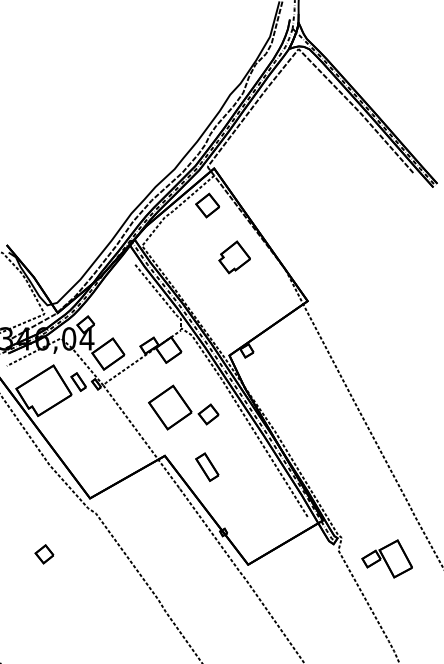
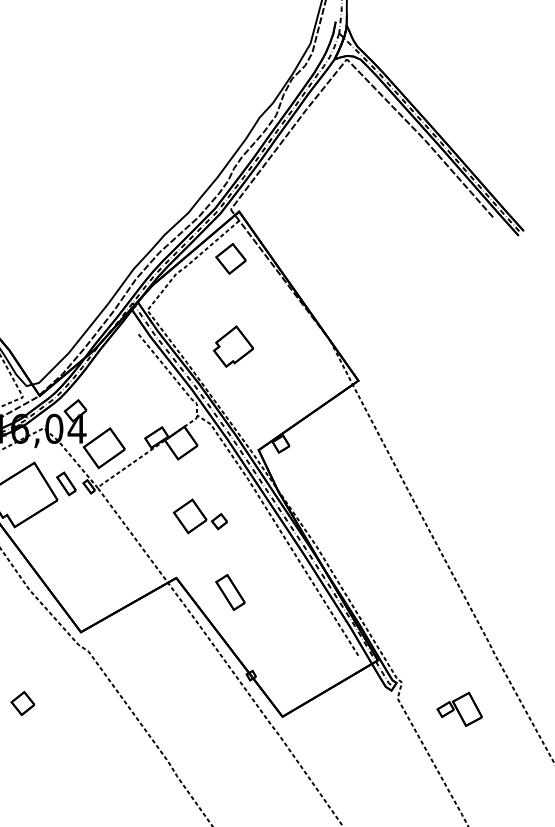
part: (234, 257) -> (233, 346), moved
part: (183, 407) -> (200, 516), size x0.6
part: (386, 558) -> (458, 708), size x0.7

